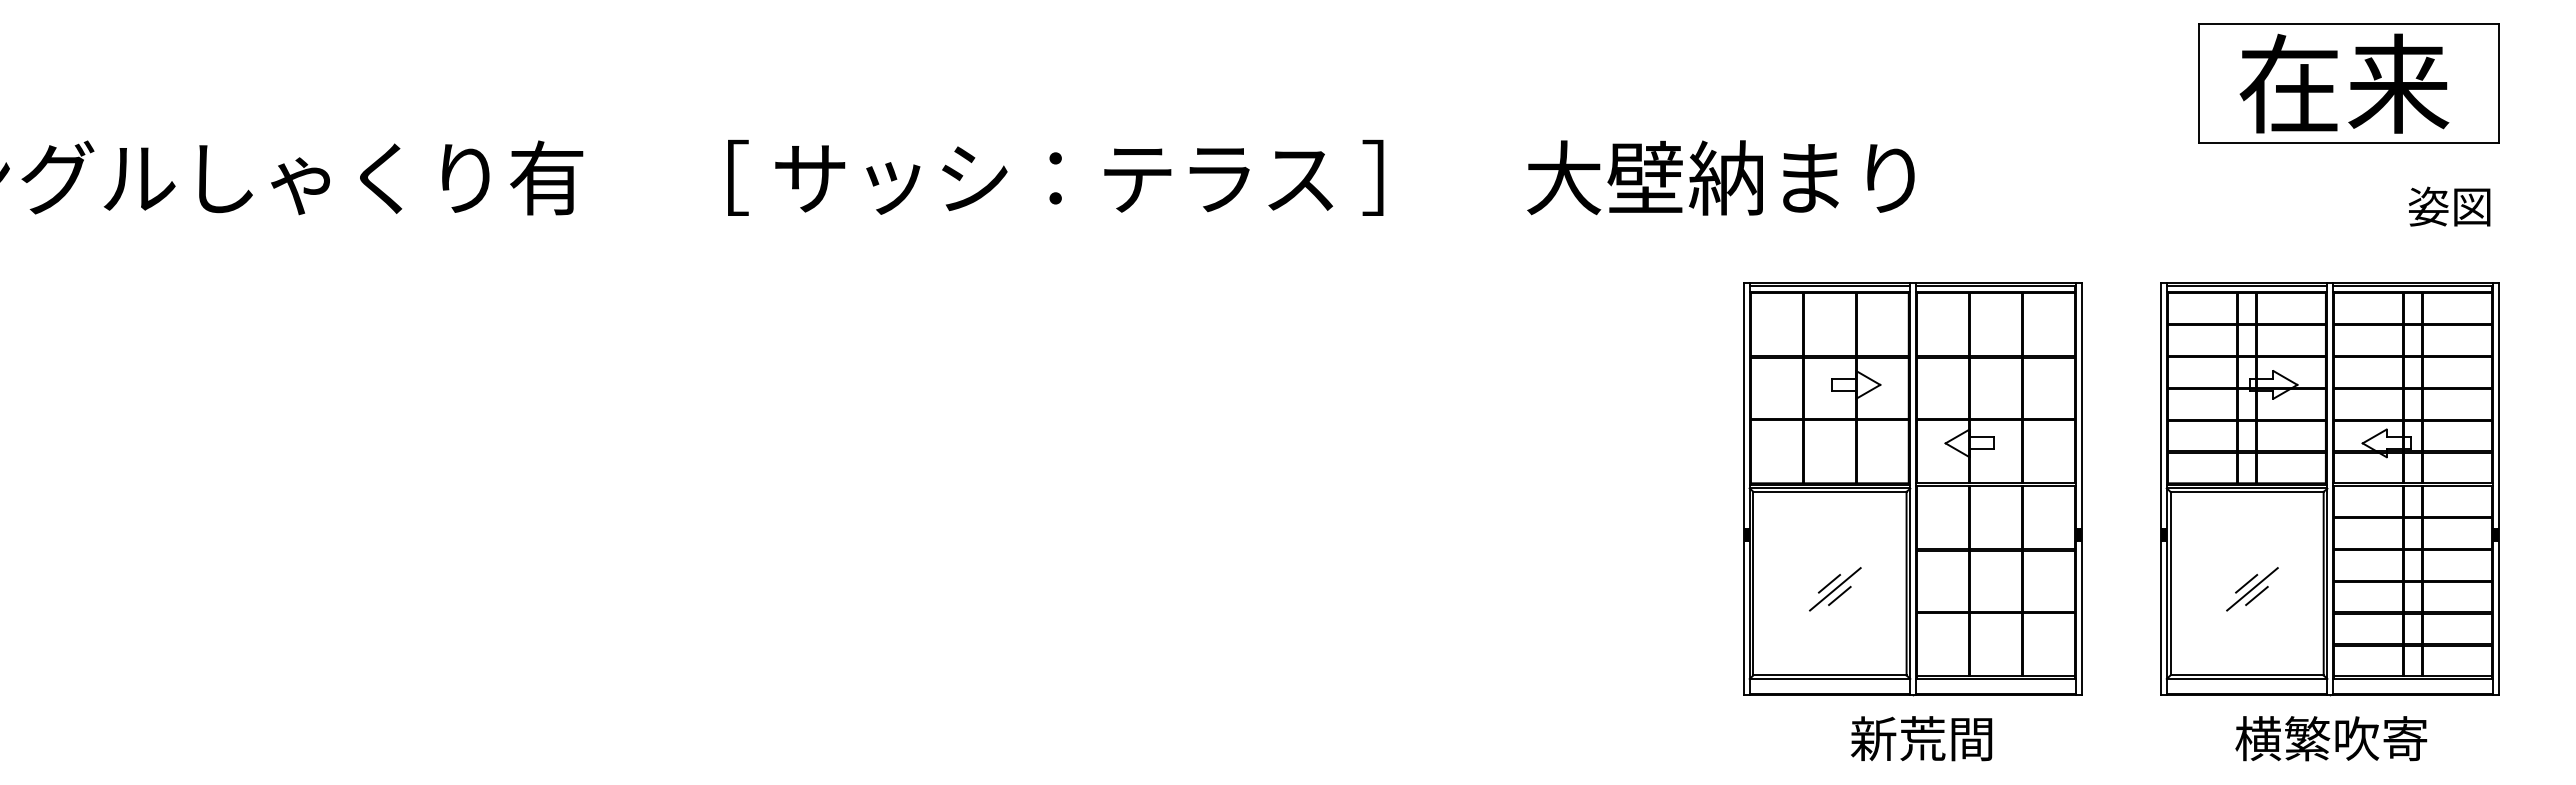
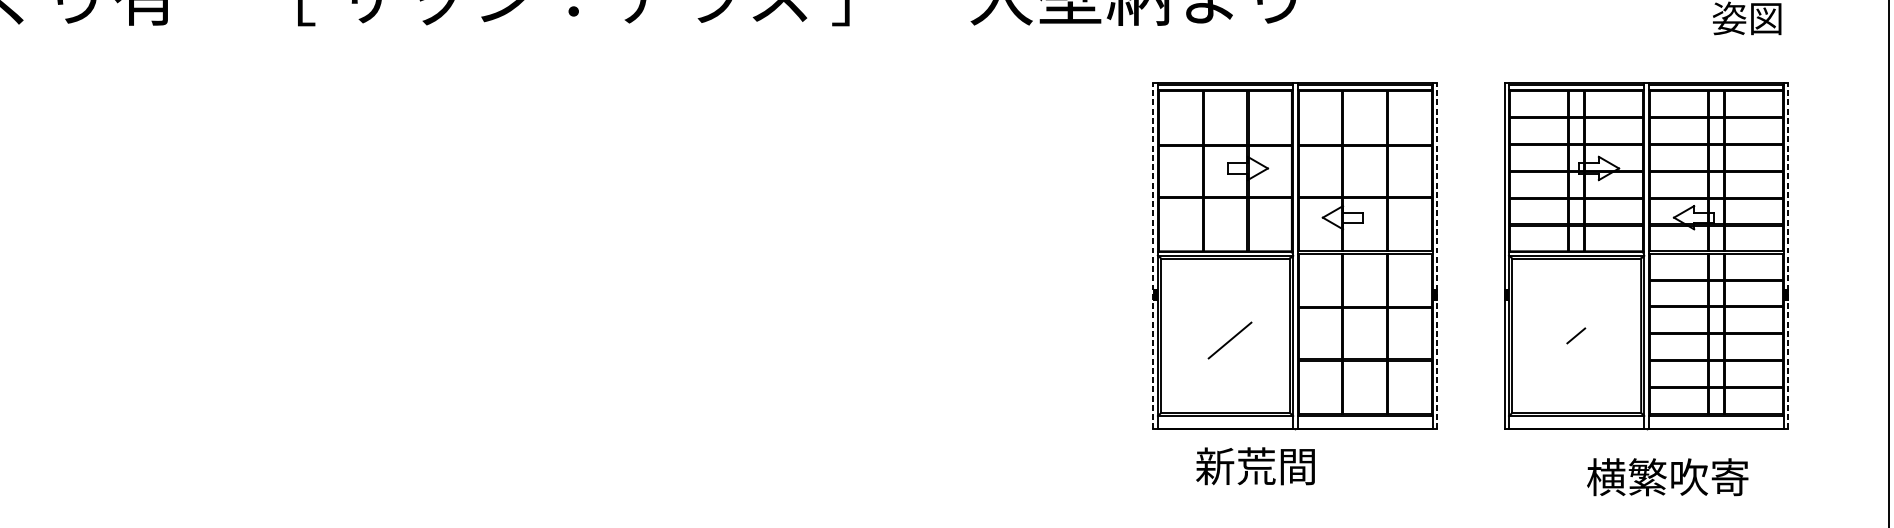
line: (1744, 488) -> (1153, 255), solid -> dashed
line: (2081, 488) -> (1437, 255), solid -> dashed
line: (2498, 488) -> (1788, 255), solid -> dashed
line: (1829, 583) -> (1225, 335), removed
line: (2252, 589) -> (1581, 340), removed
line: (1839, 595) -> (1233, 345), removed
line: (2256, 595) -> (1584, 345), removed
text: (1921, 738) -> (1255, 466), moved
text: (2331, 738) -> (1667, 477), moved

